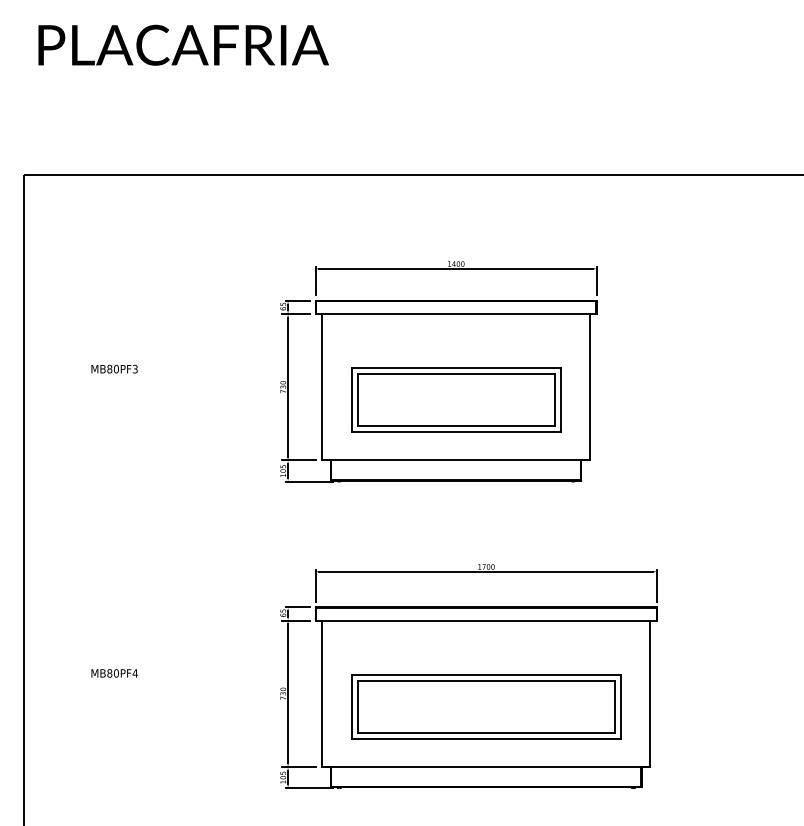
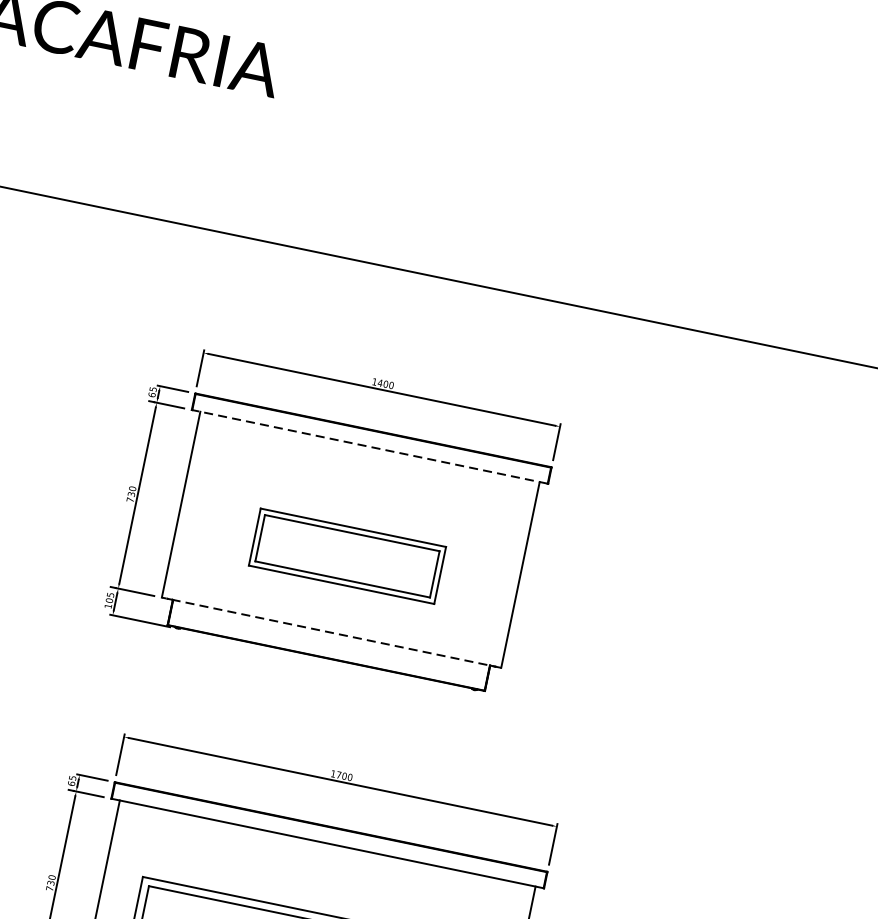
line: (455, 313) -> (369, 446), solid -> dashed
part: (456, 399) -> (347, 555), size x0.7
line: (456, 460) -> (331, 632), solid -> dashed

